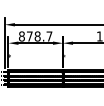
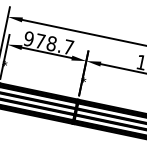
text: (21, 36) -> (28, 38), 878.7 -> 978.7

